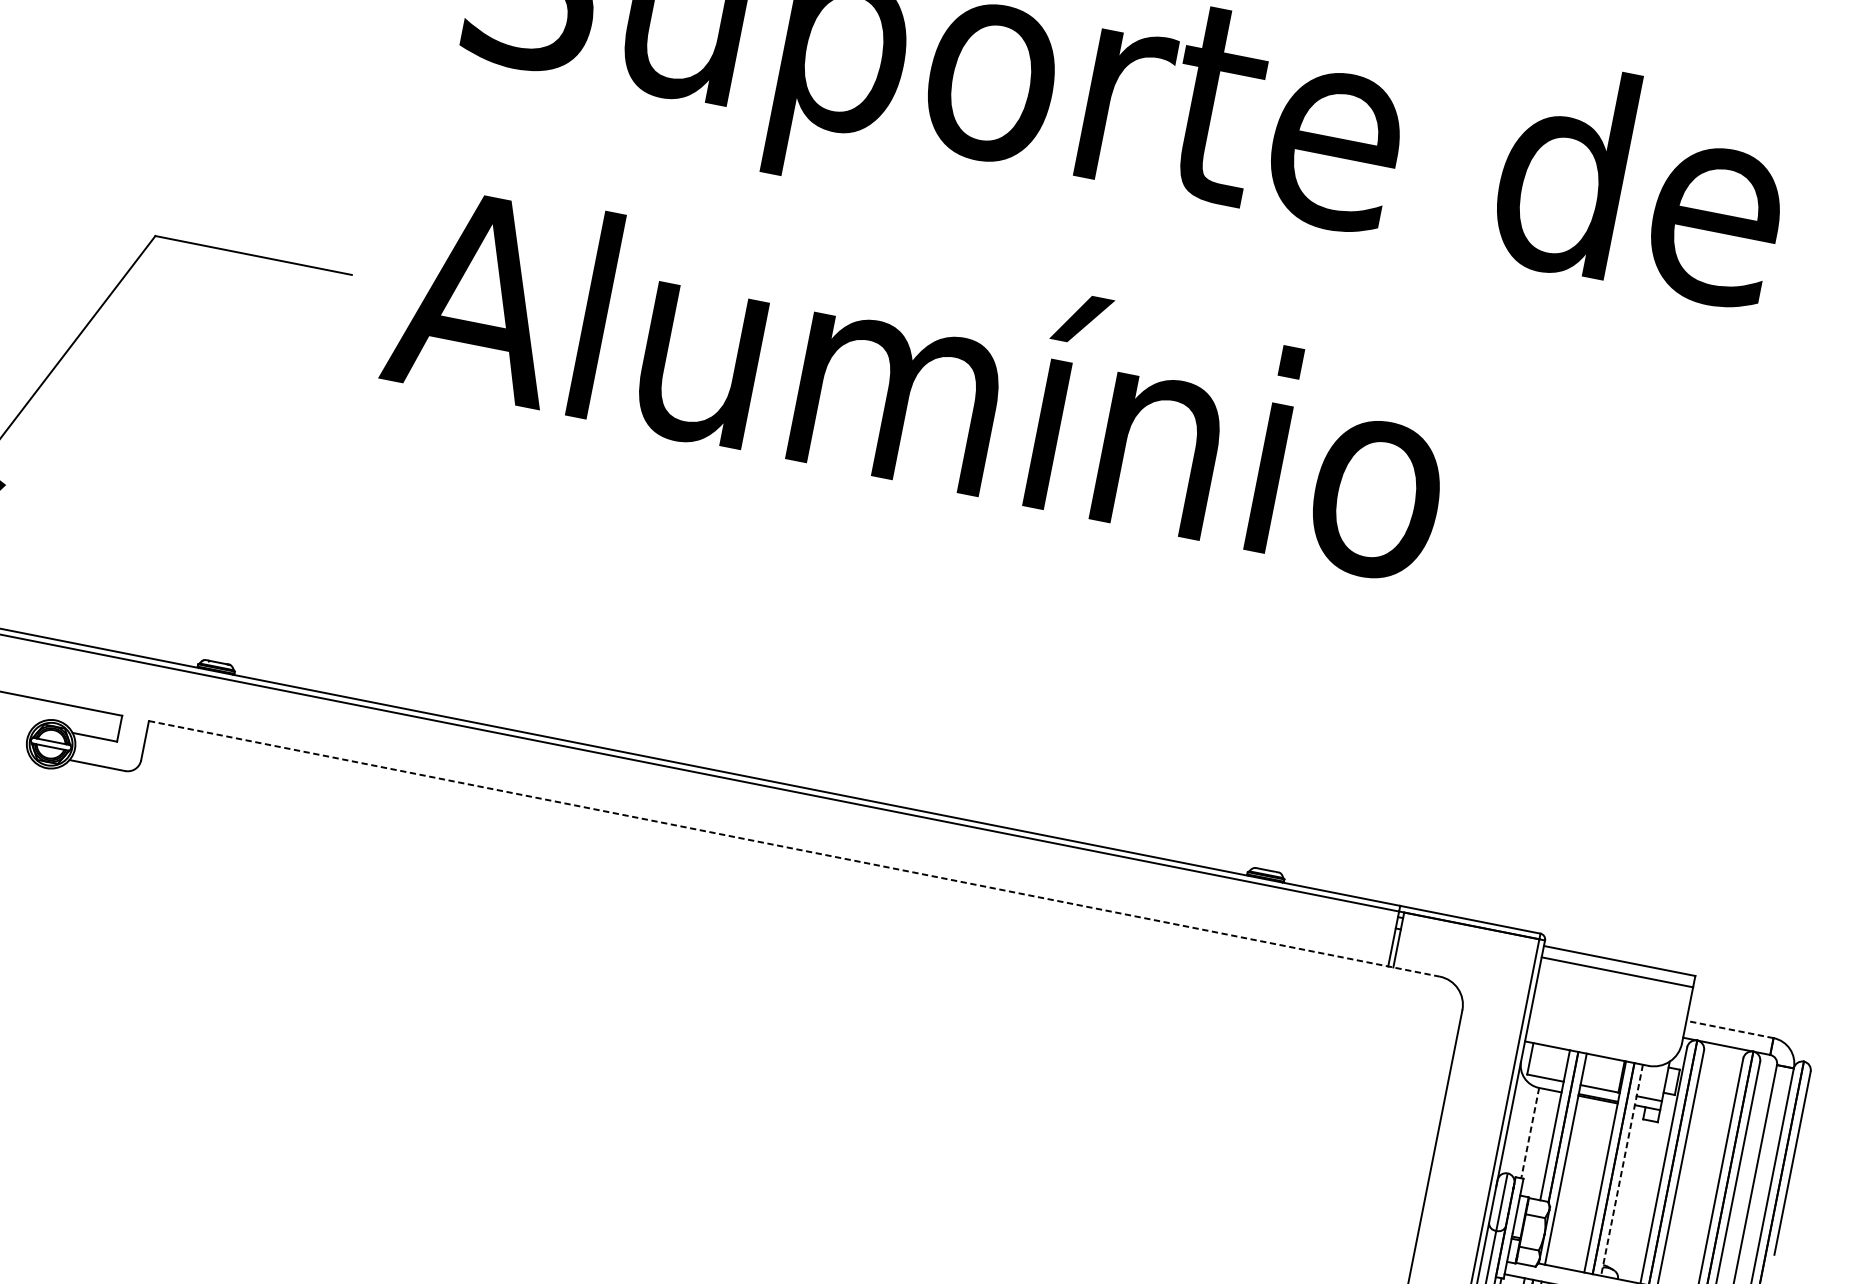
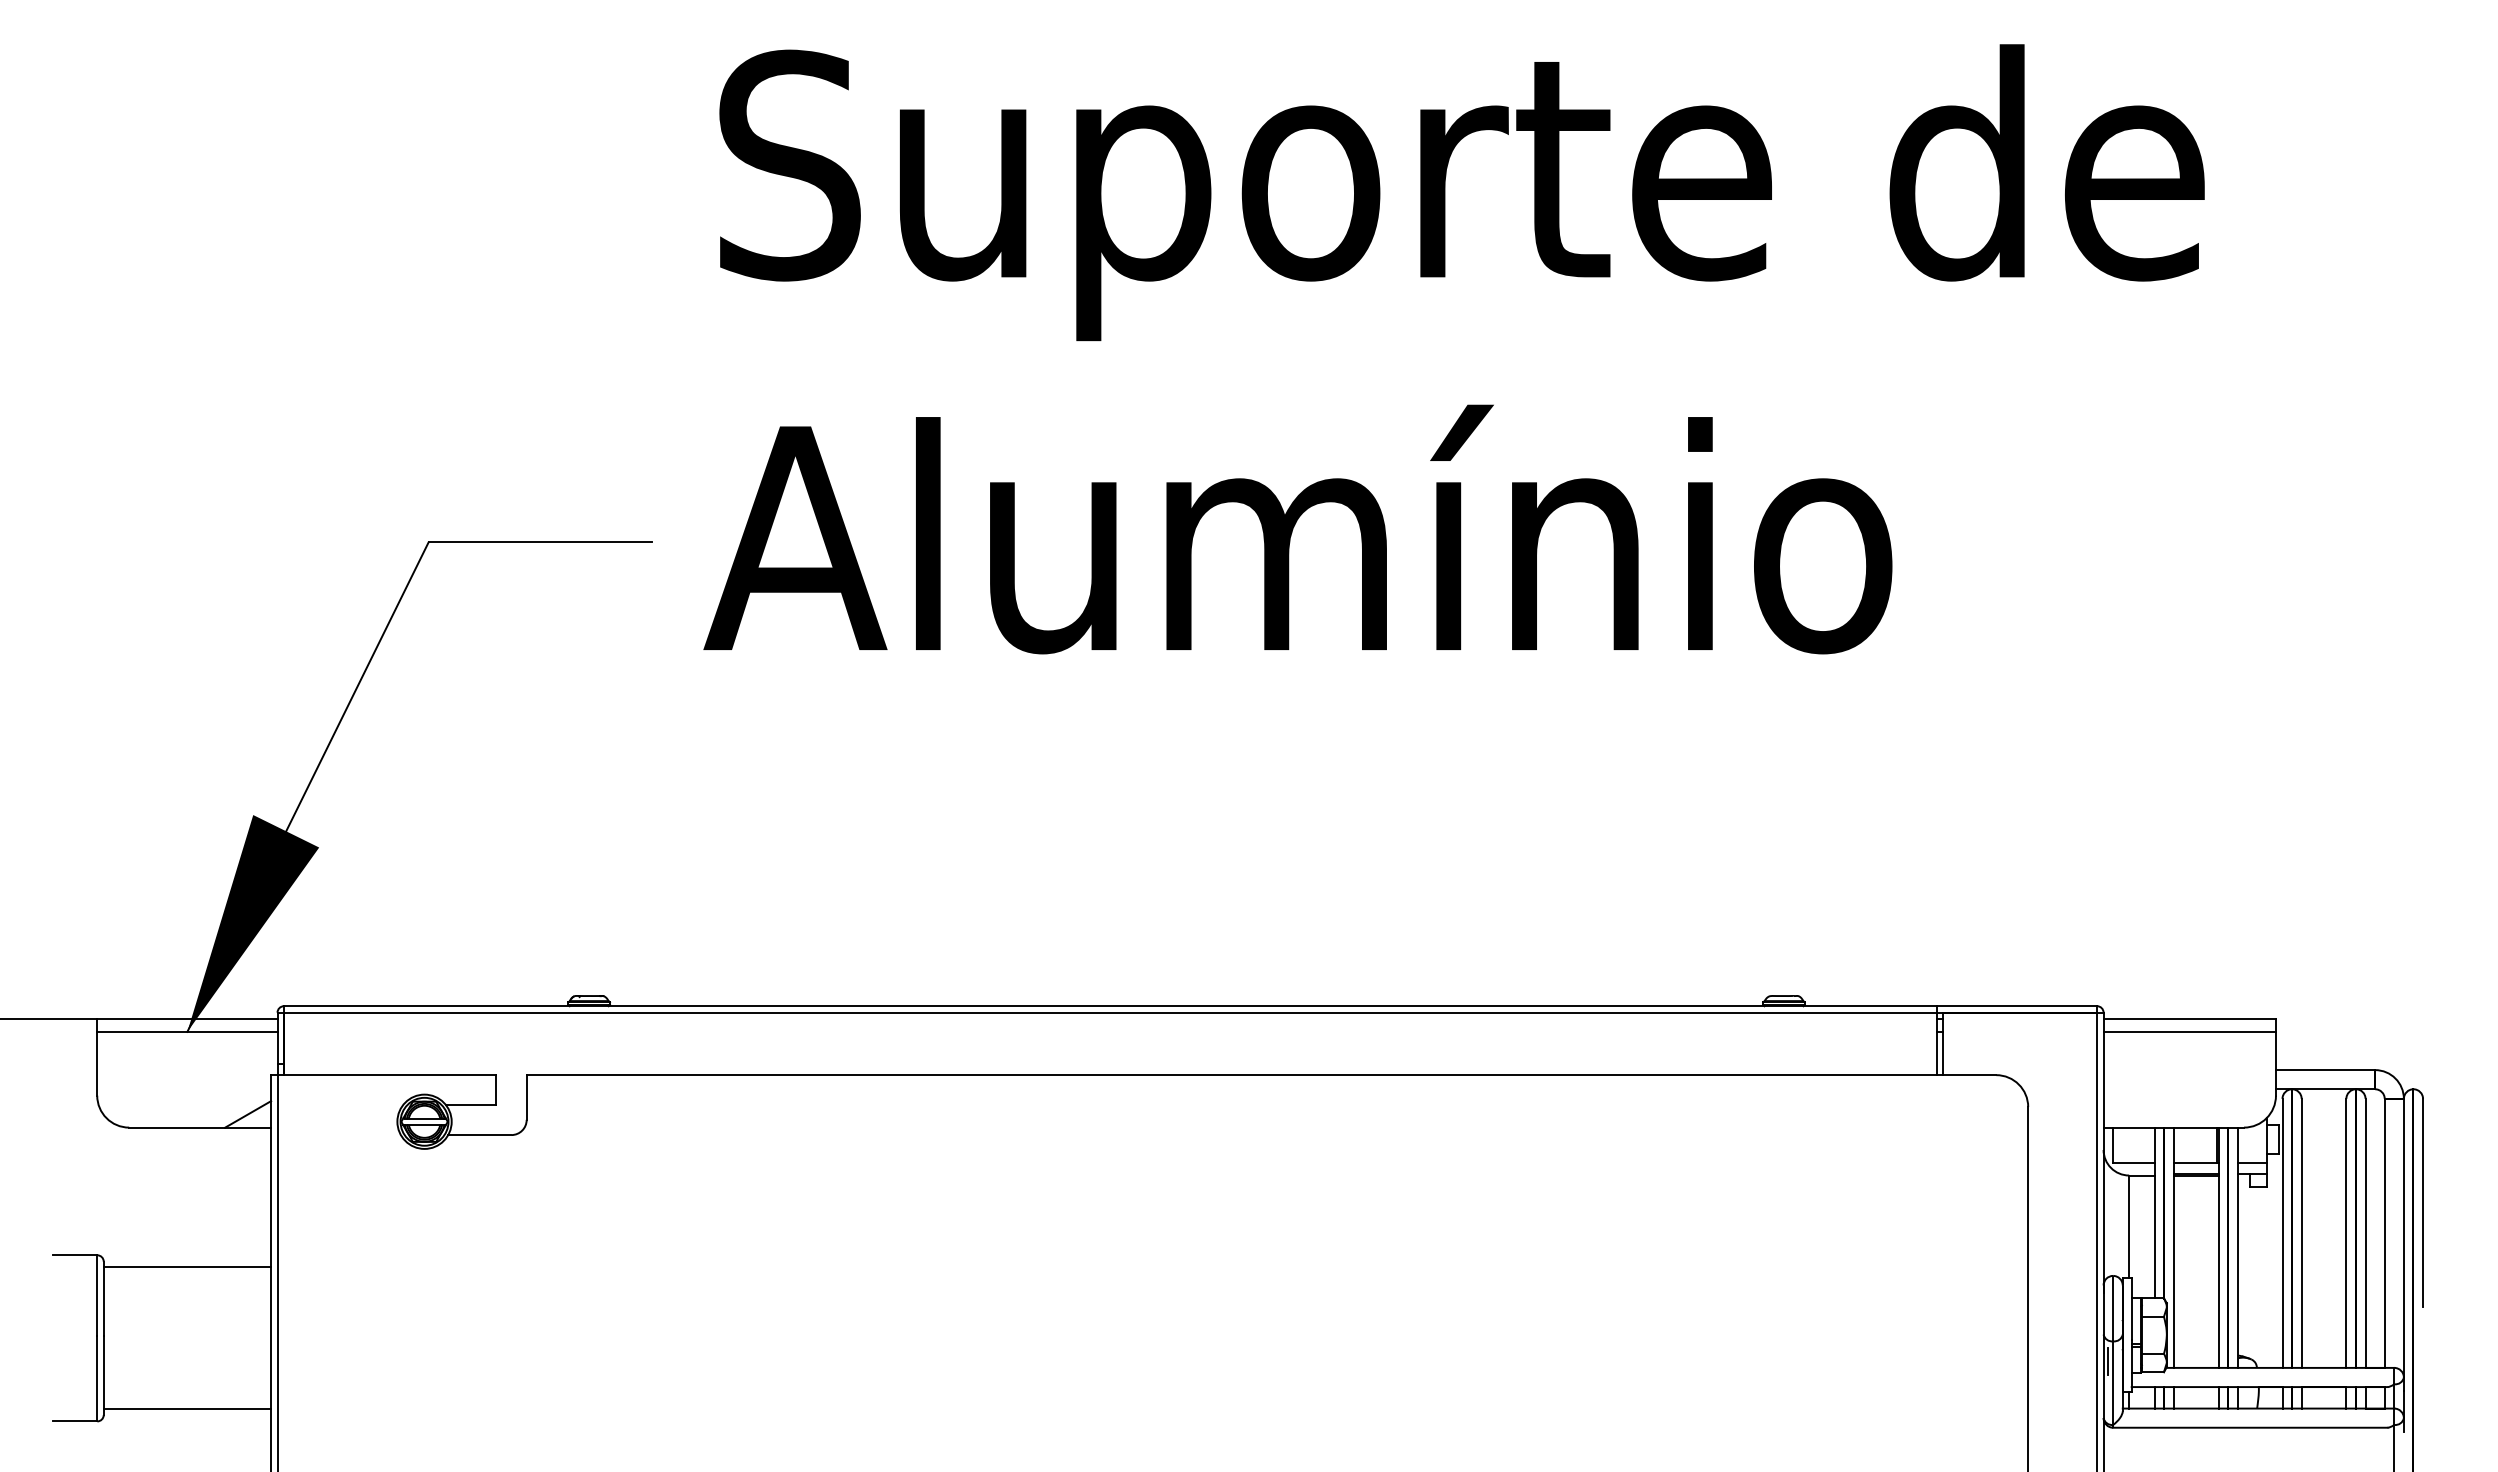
line: (794, 849) -> (1261, 1075), dashed -> solid
line: (1729, 1029) -> (2325, 1070), dashed -> solid
line: (1530, 1133) -> (2129, 1227), dashed -> solid
line: (1621, 1170) -> (2237, 1248), dashed -> solid
line: (1488, 1247) -> (2108, 1361), added

